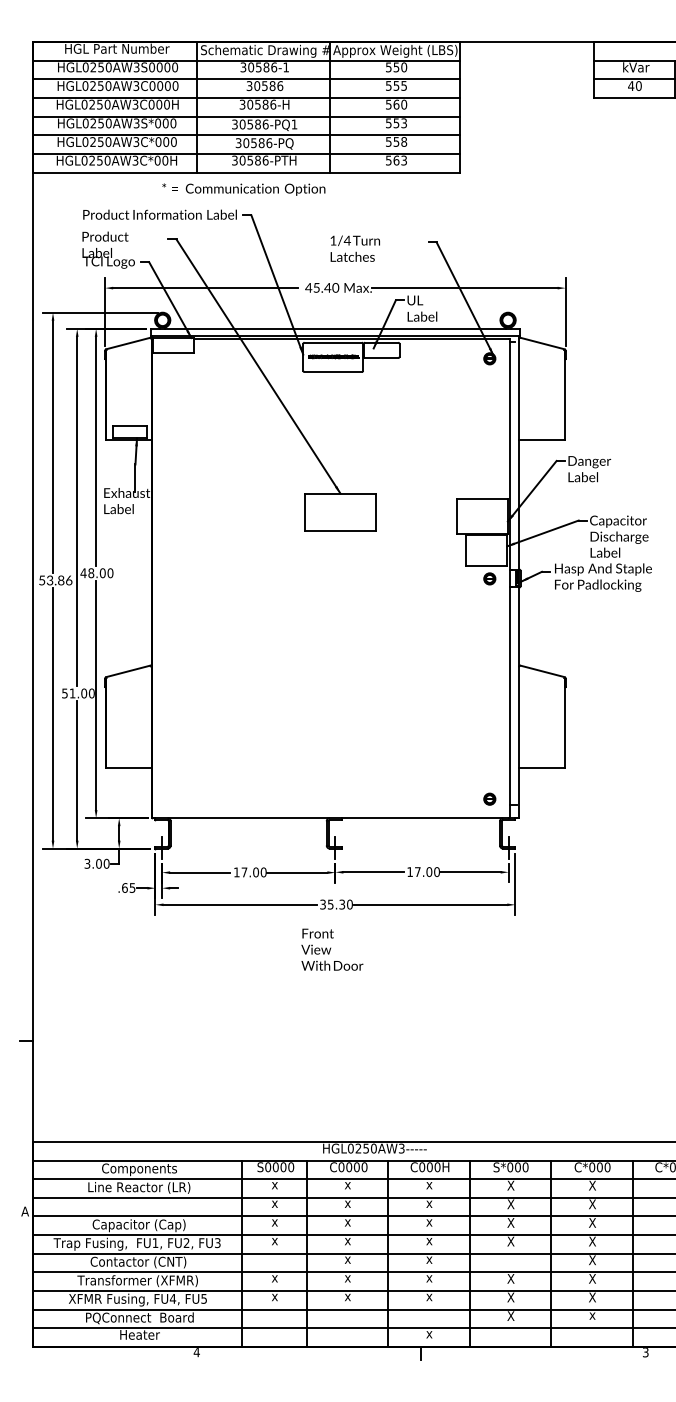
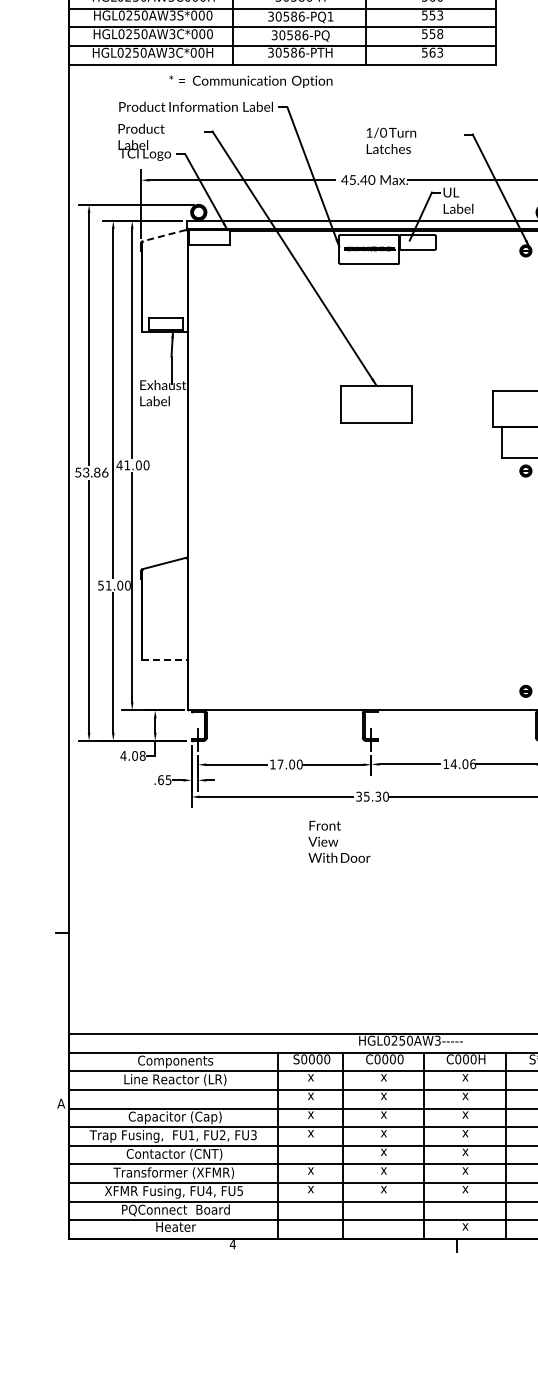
text: (243, 189) -> (250, 81), moved
text: (346, 240) -> (382, 132), 1/4 -> 1/0
line: (128, 343) -> (164, 235), solid -> dashed
text: (91, 573) -> (127, 465), 48.00 -> 41.00
line: (128, 768) -> (164, 660), solid -> dashed
text: (96, 863) -> (132, 755), 3.00 -> 4.08
text: (426, 871) -> (462, 763), 17.00 -> 14.06
text: (332, 949) -> (339, 841), moved

